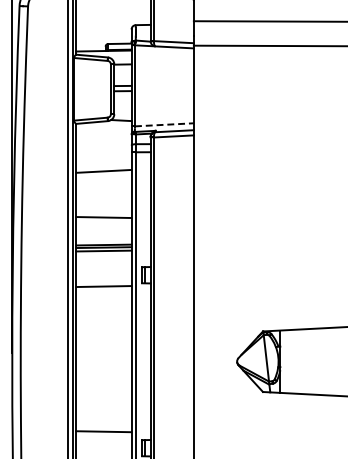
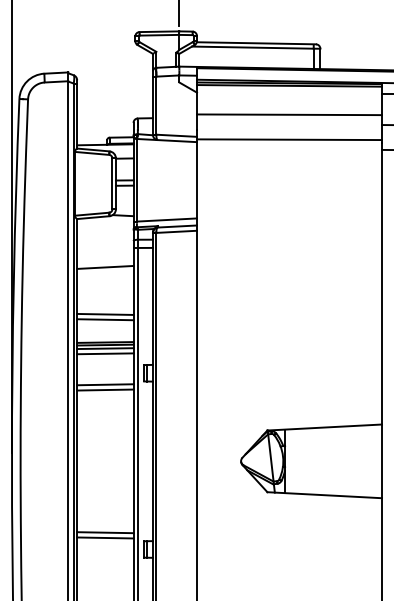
line: (164, 124) -> (167, 219), dashed -> solid
line: (104, 222) -> (105, 319), added
line: (104, 255) -> (105, 353), added
line: (104, 291) -> (105, 389), added
line: (104, 436) -> (105, 537), added

